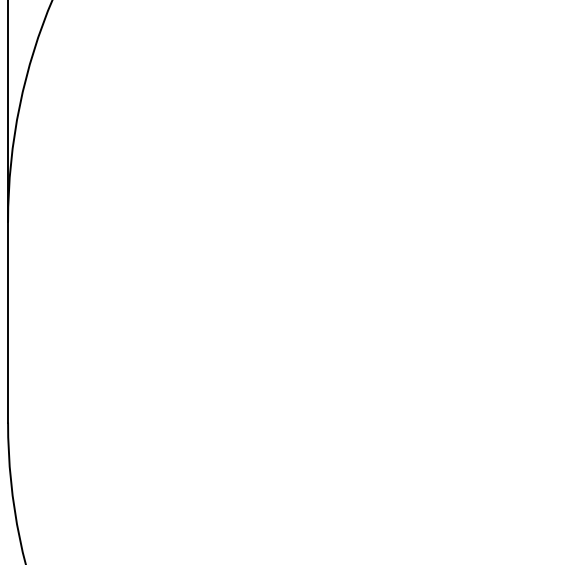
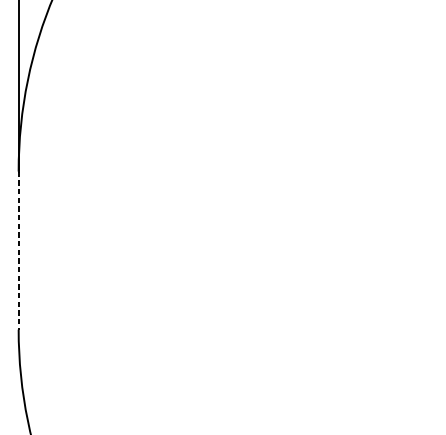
line: (8, 322) -> (18, 250), solid -> dashed

